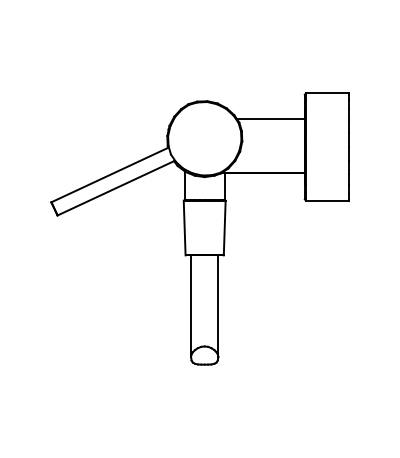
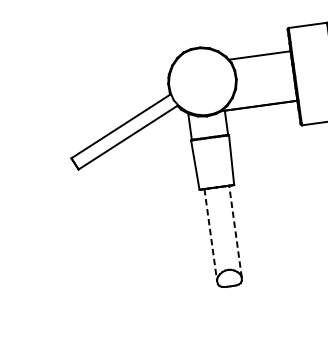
line: (191, 306) -> (211, 235), solid -> dashed
line: (218, 306) -> (235, 231), solid -> dashed

